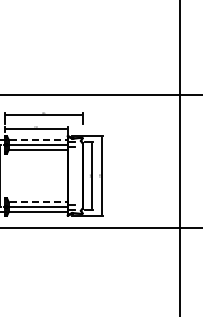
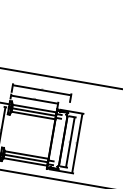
line: (38, 140) -> (34, 108), dashed -> solid
line: (38, 202) -> (26, 155), dashed -> solid

